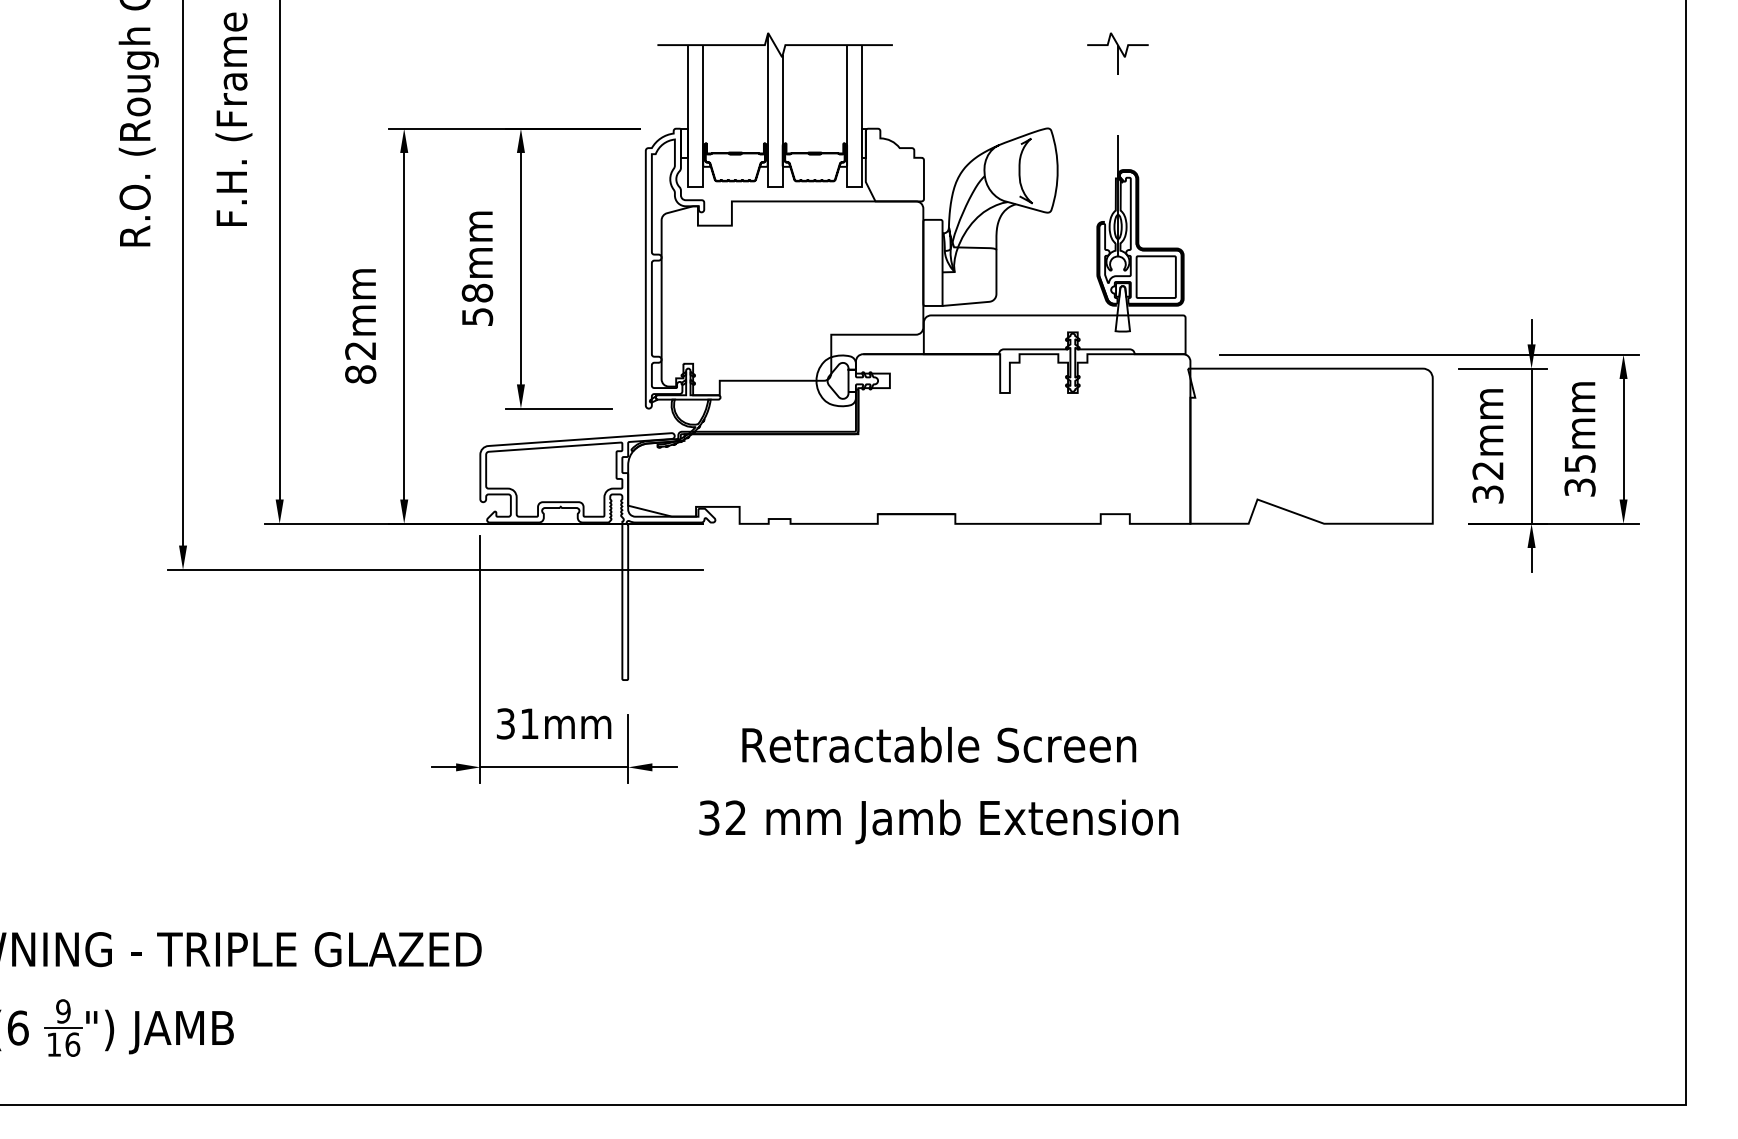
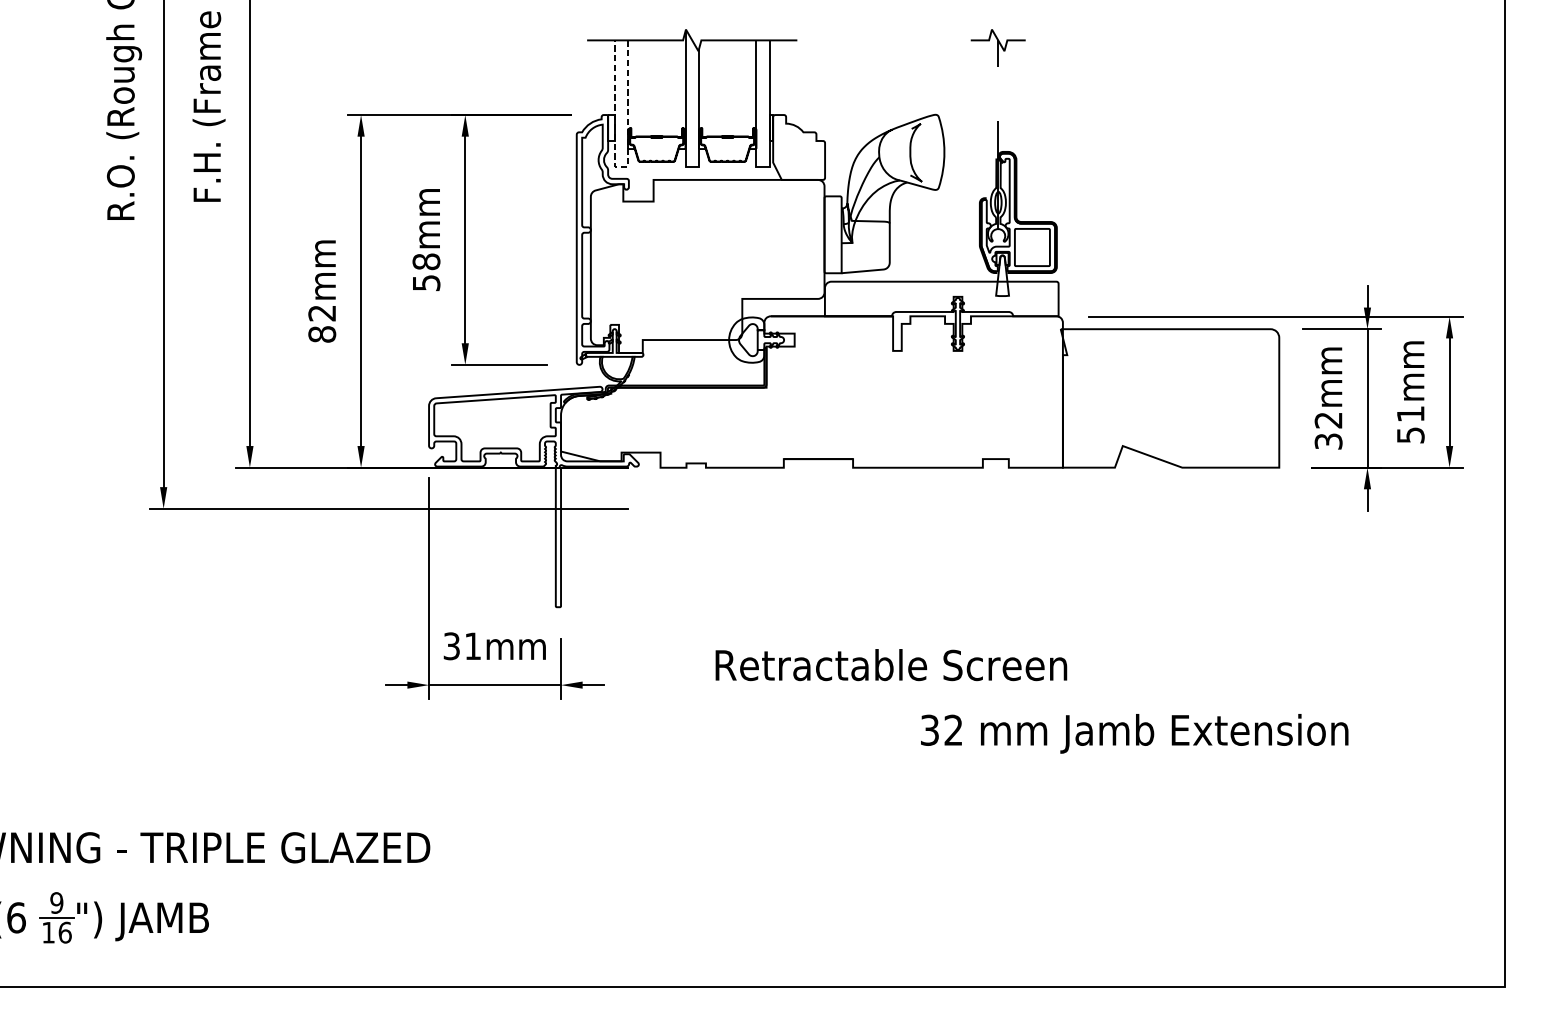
line: (695, 186) -> (621, 166), solid -> dashed
text: (1579, 475) -> (1410, 424), 35mm -> 51mm
text: (939, 744) -> (891, 664), moved
text: (938, 821) -> (1134, 733), moved

